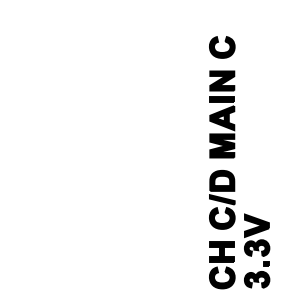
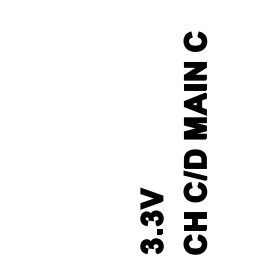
part: (256, 250) -> (151, 220), moved

